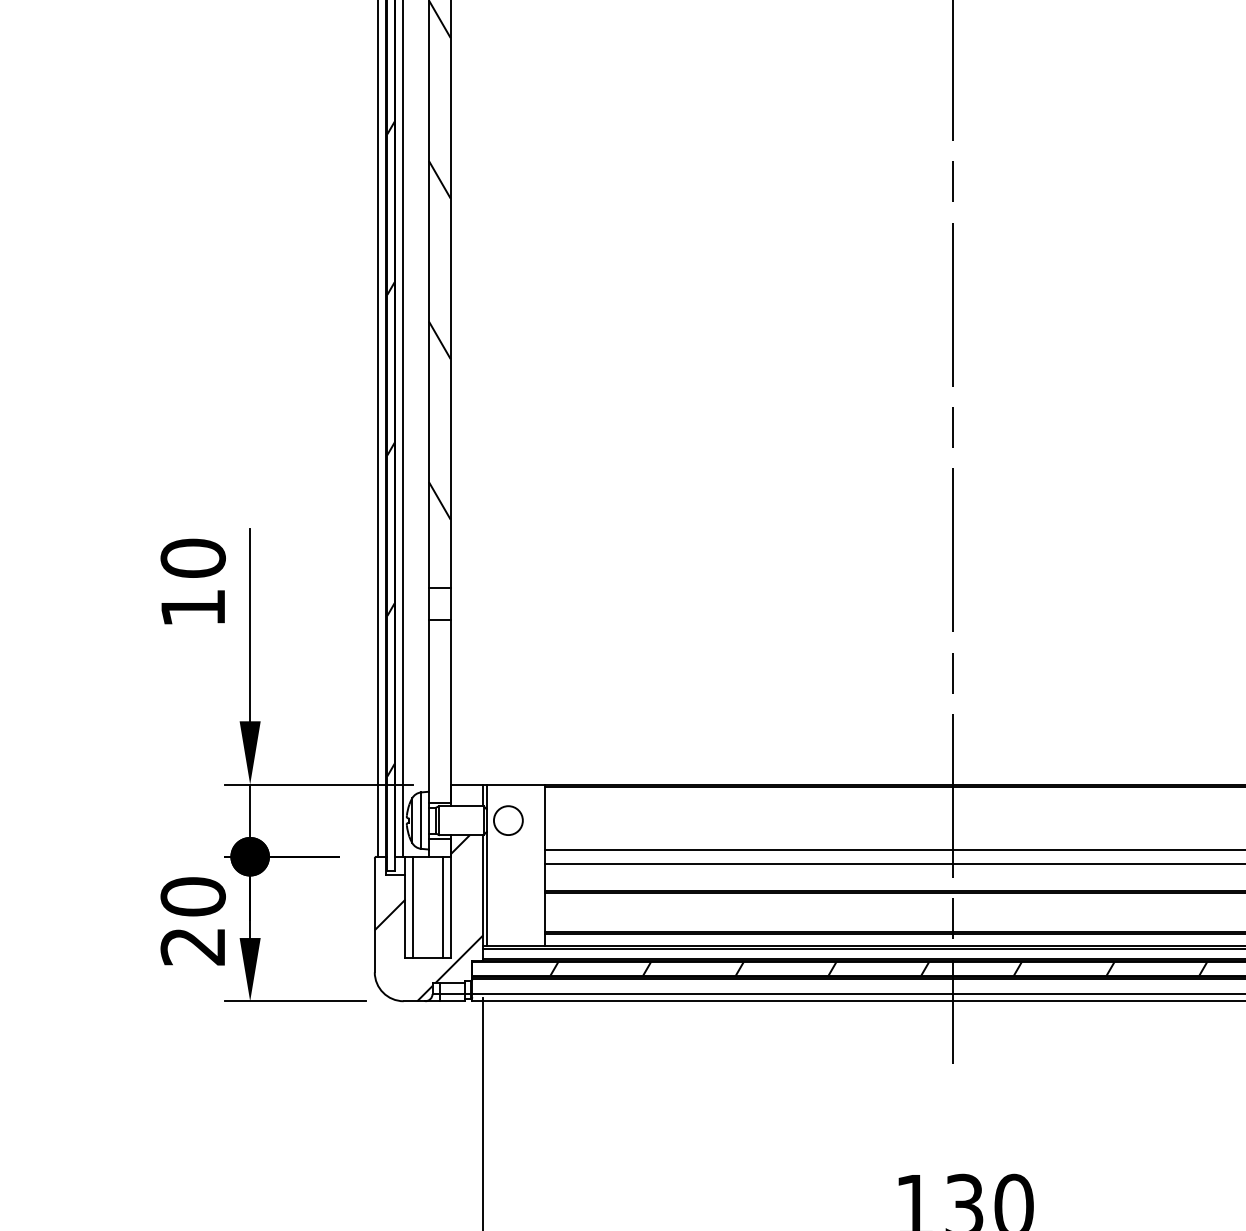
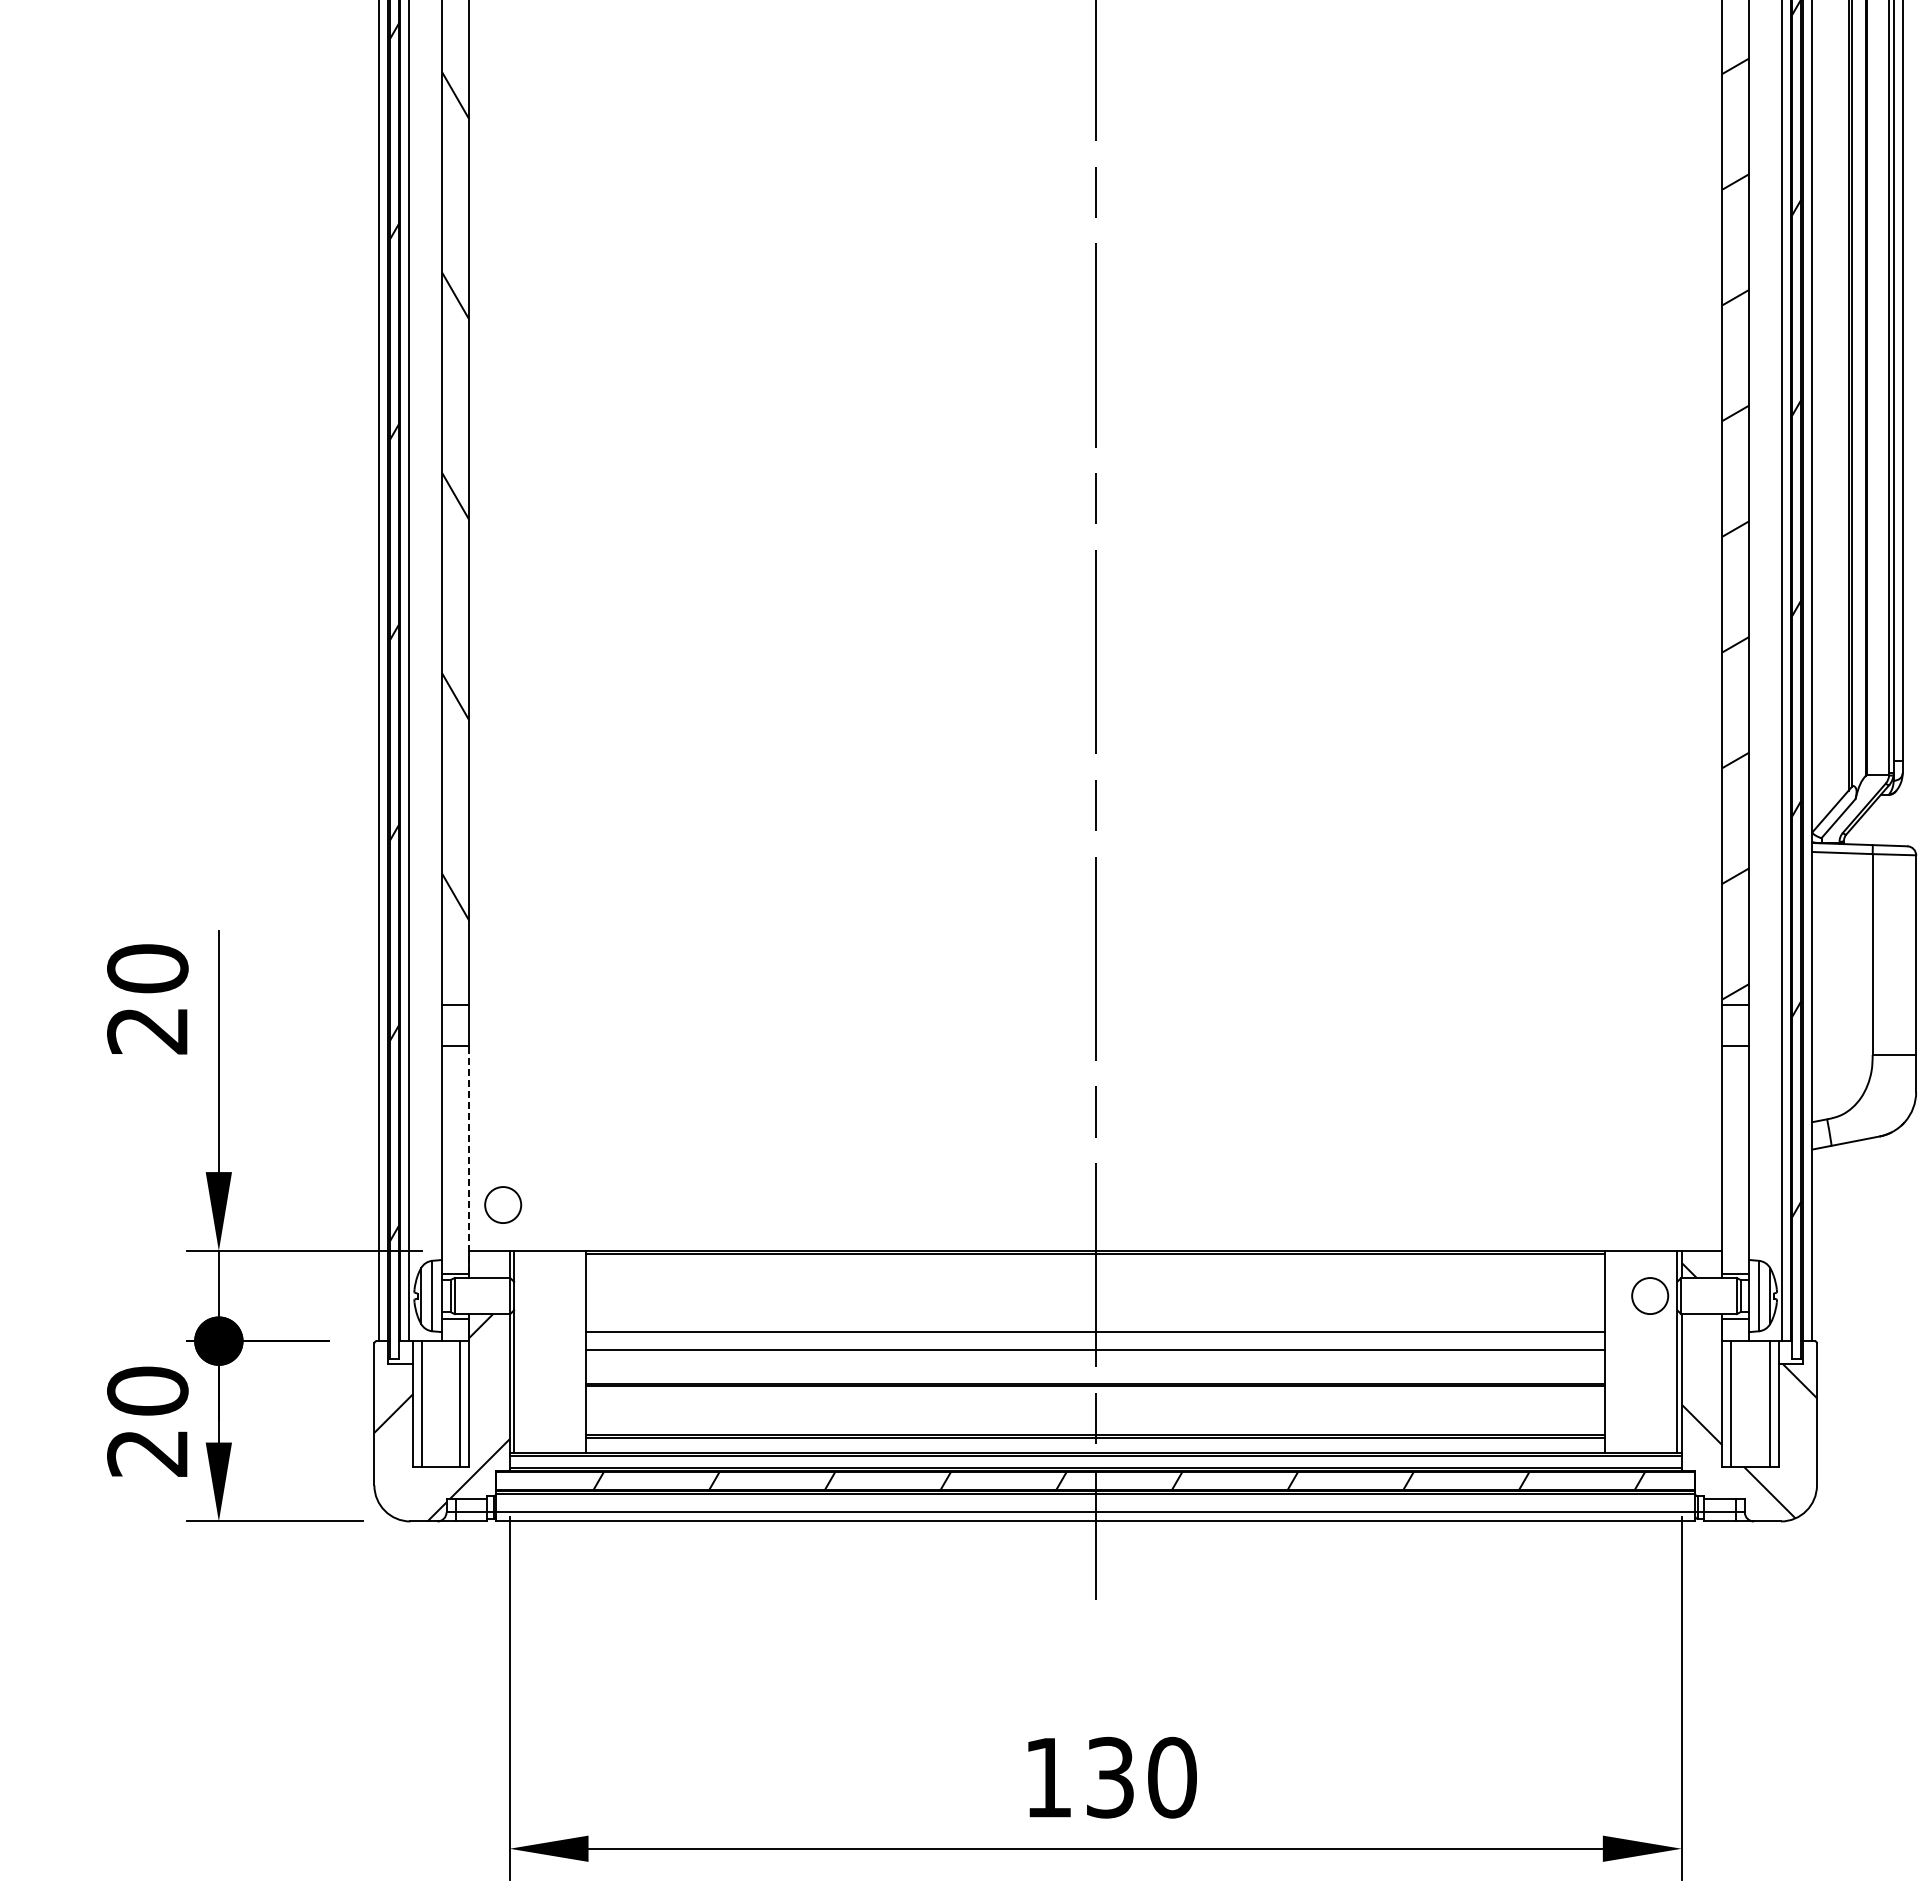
text: (192, 608) -> (147, 1031), 10 -> 20
line: (450, 711) -> (469, 1159), solid -> dashed
circle: (508, 820) -> (503, 1204), moved

